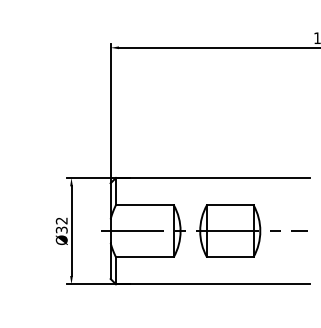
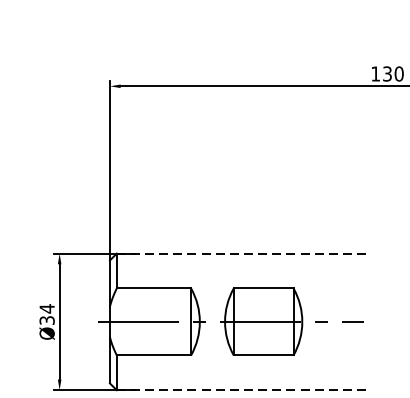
line: (213, 178) -> (242, 254), solid -> dashed
text: (61, 220) -> (46, 308), Ø32 -> Ø34
line: (213, 284) -> (242, 390), solid -> dashed

